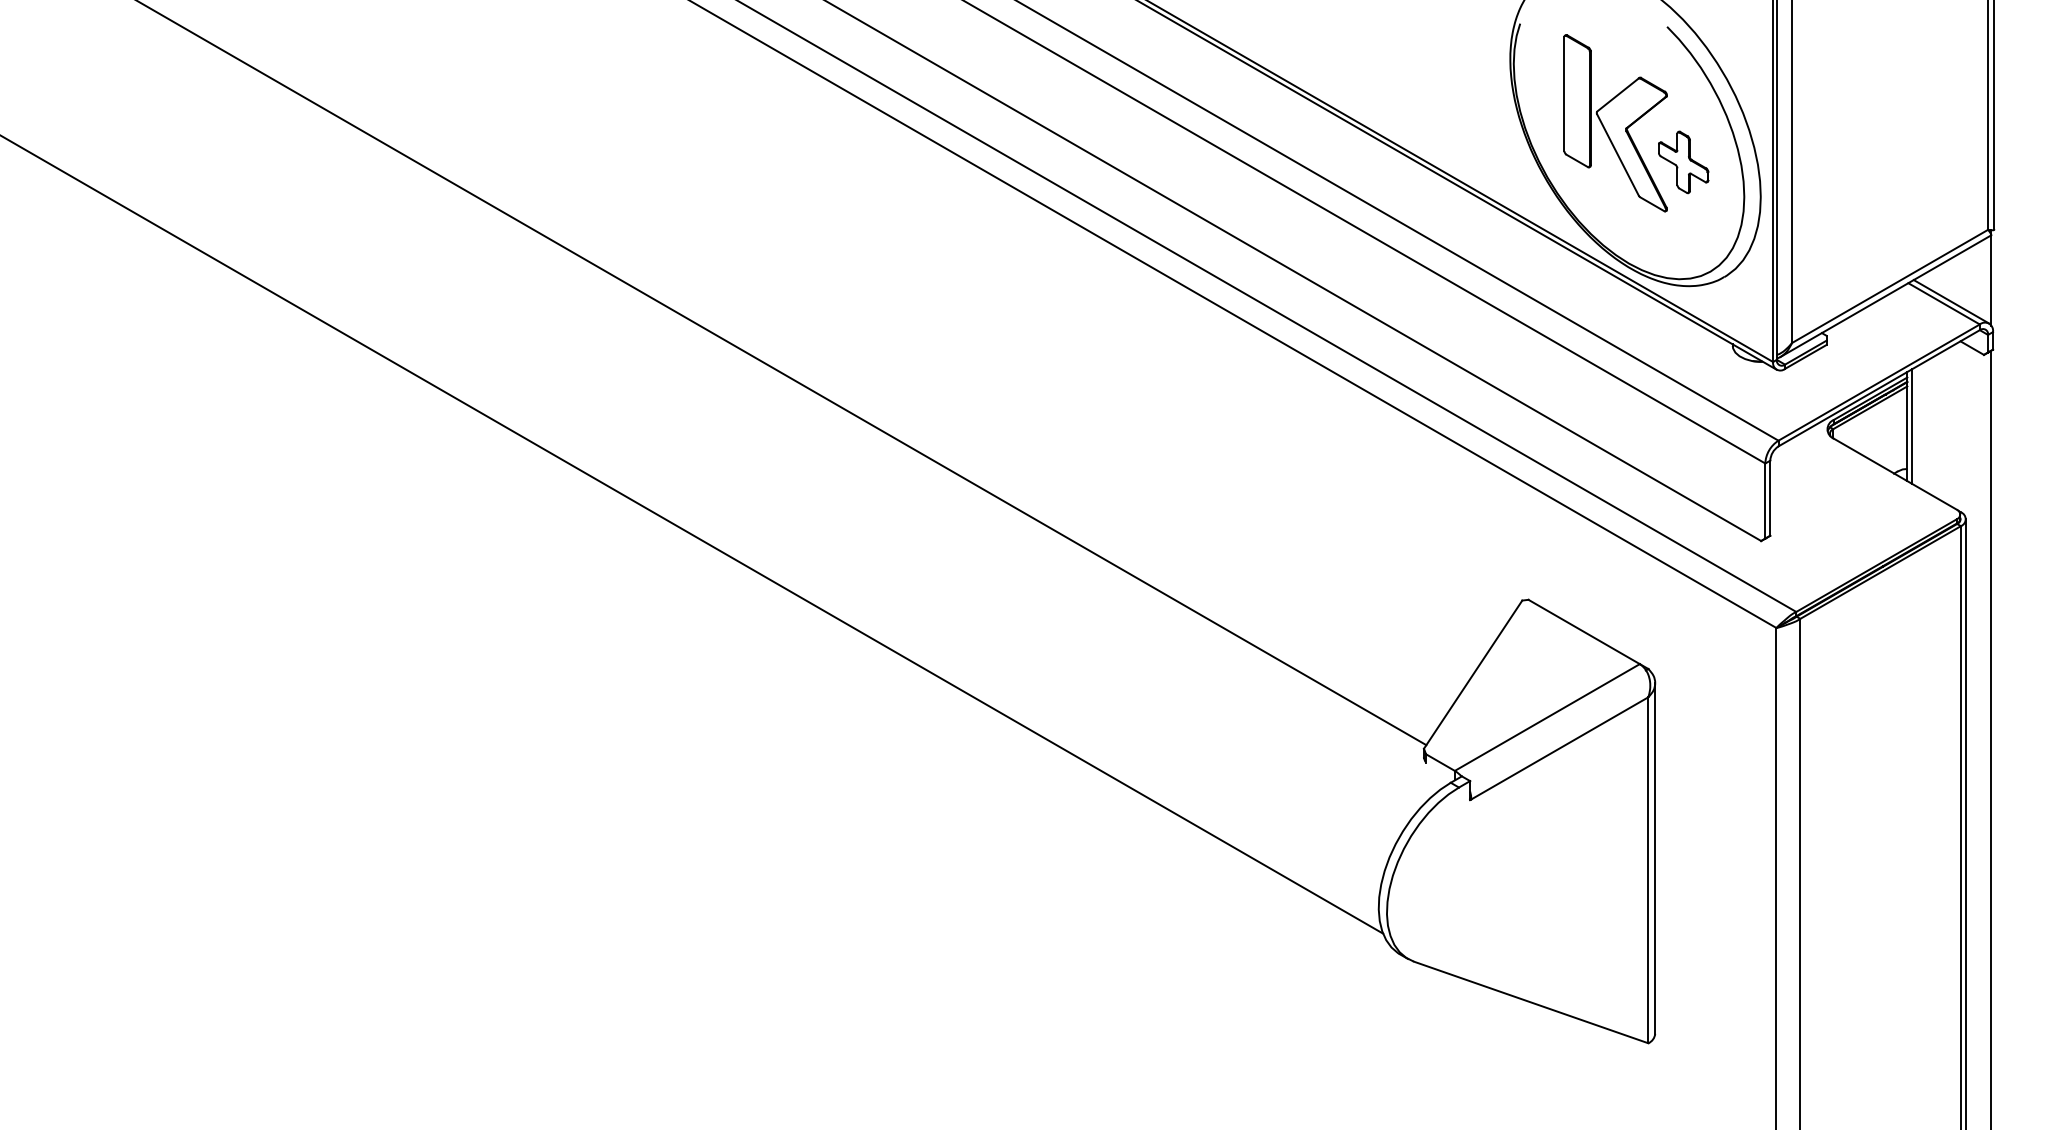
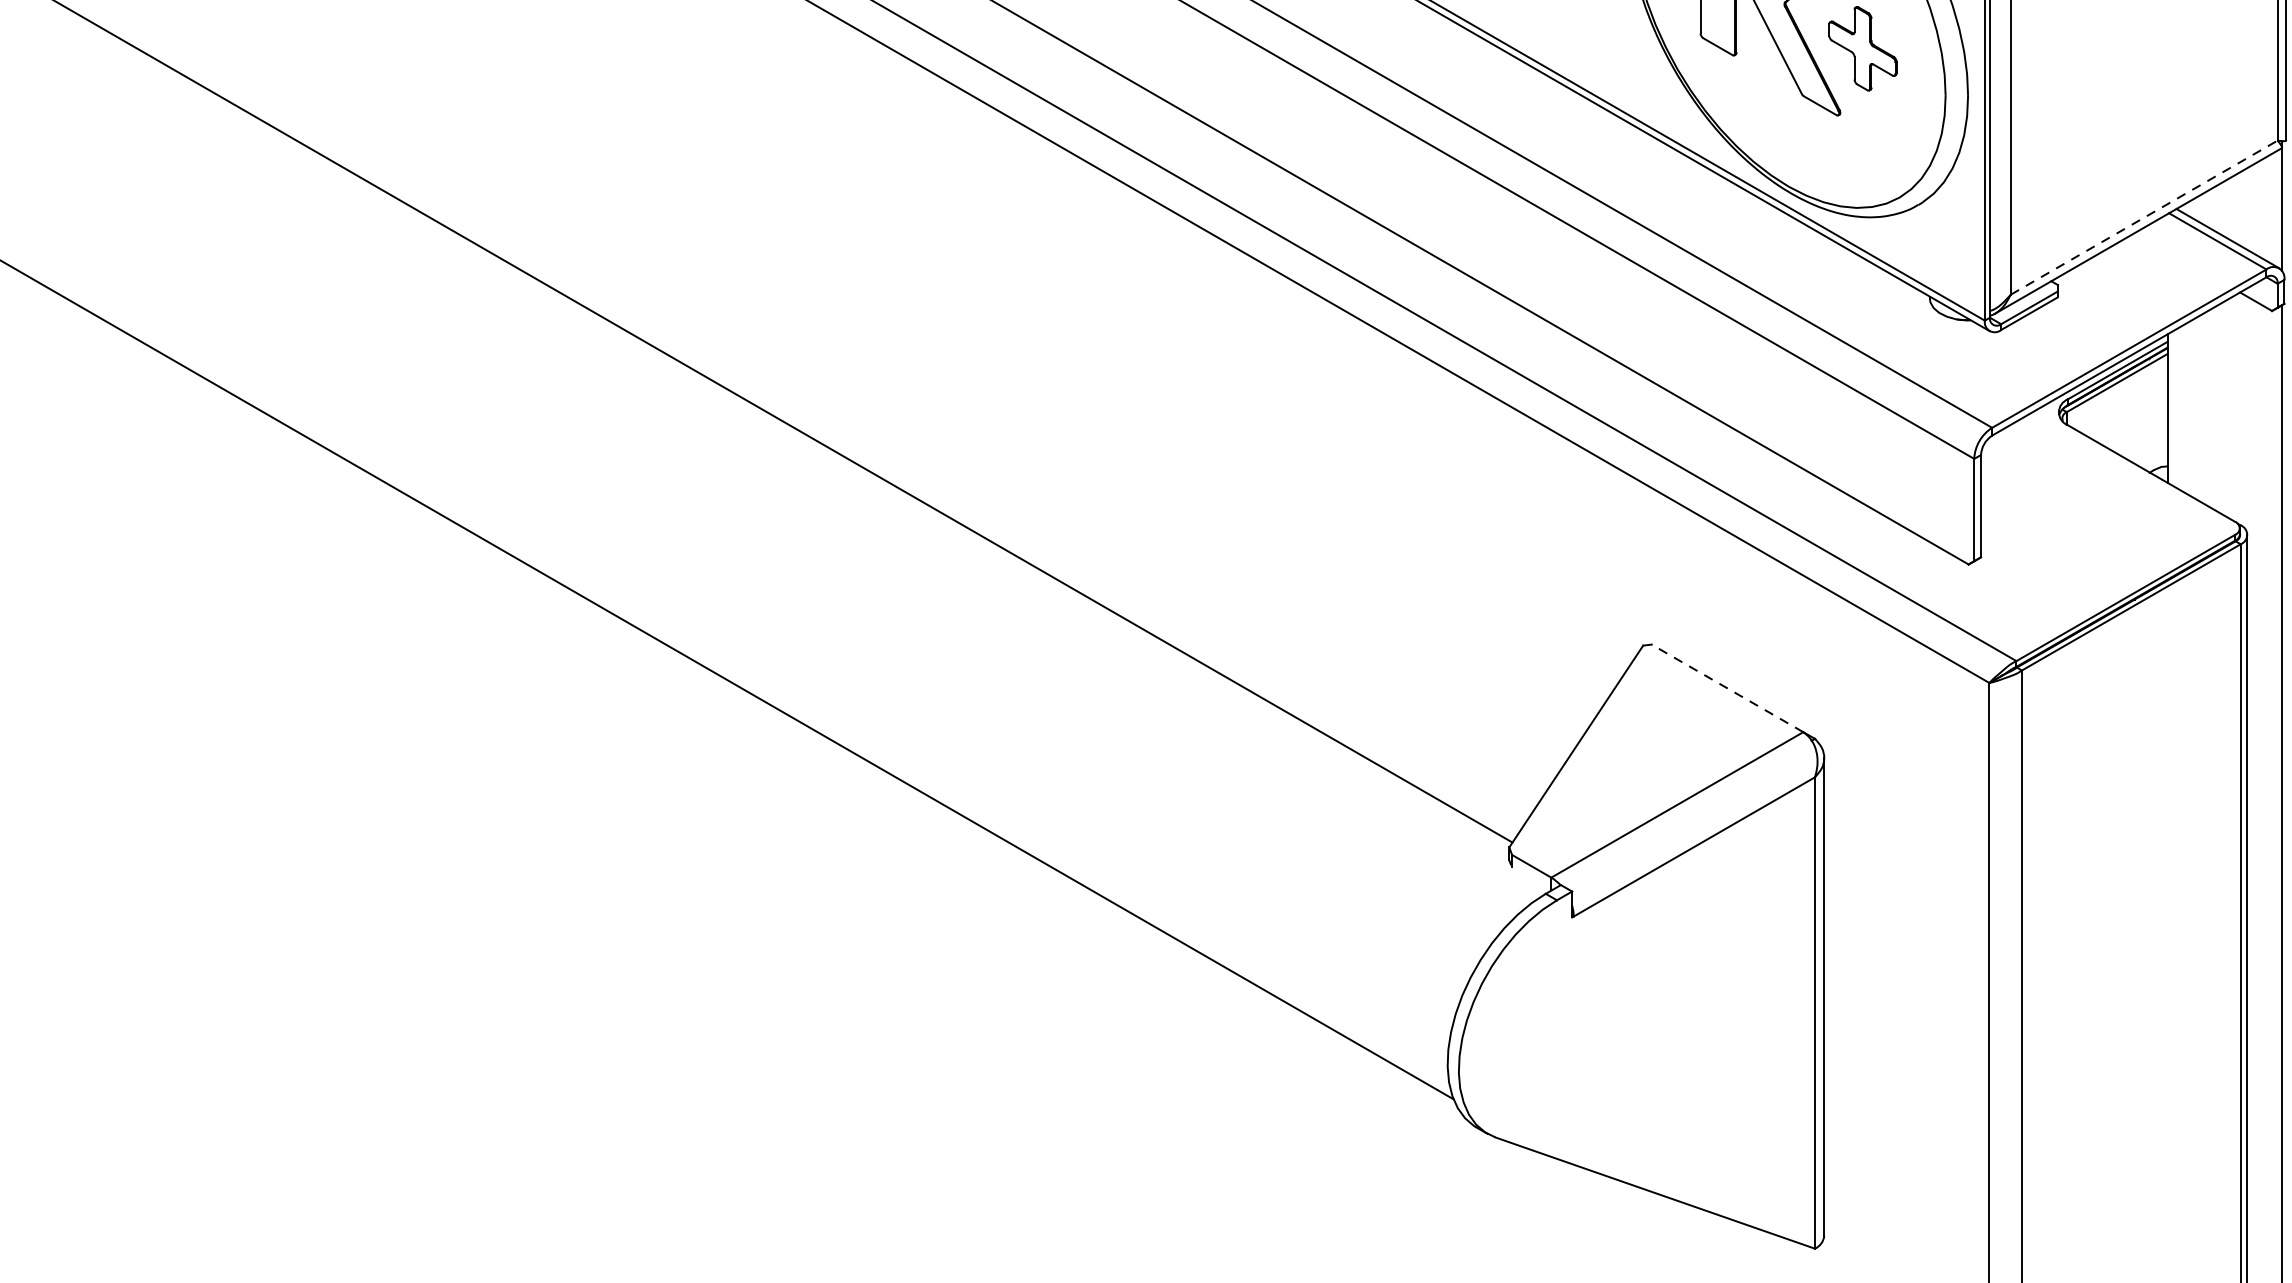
line: (1890, 286) -> (2144, 217), solid -> dashed
line: (1912, 426) -> (2174, 408), removed
line: (1583, 631) -> (1726, 687), solid -> dashed

